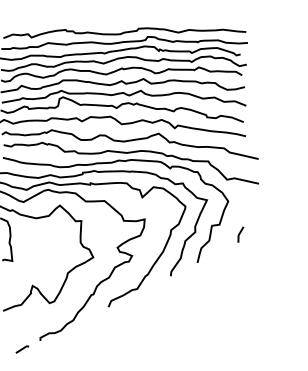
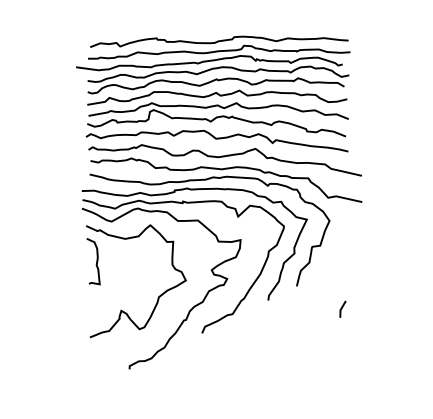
line: (240, 233) -> (342, 308), moved
line: (22, 349) -> (110, 378), removed

